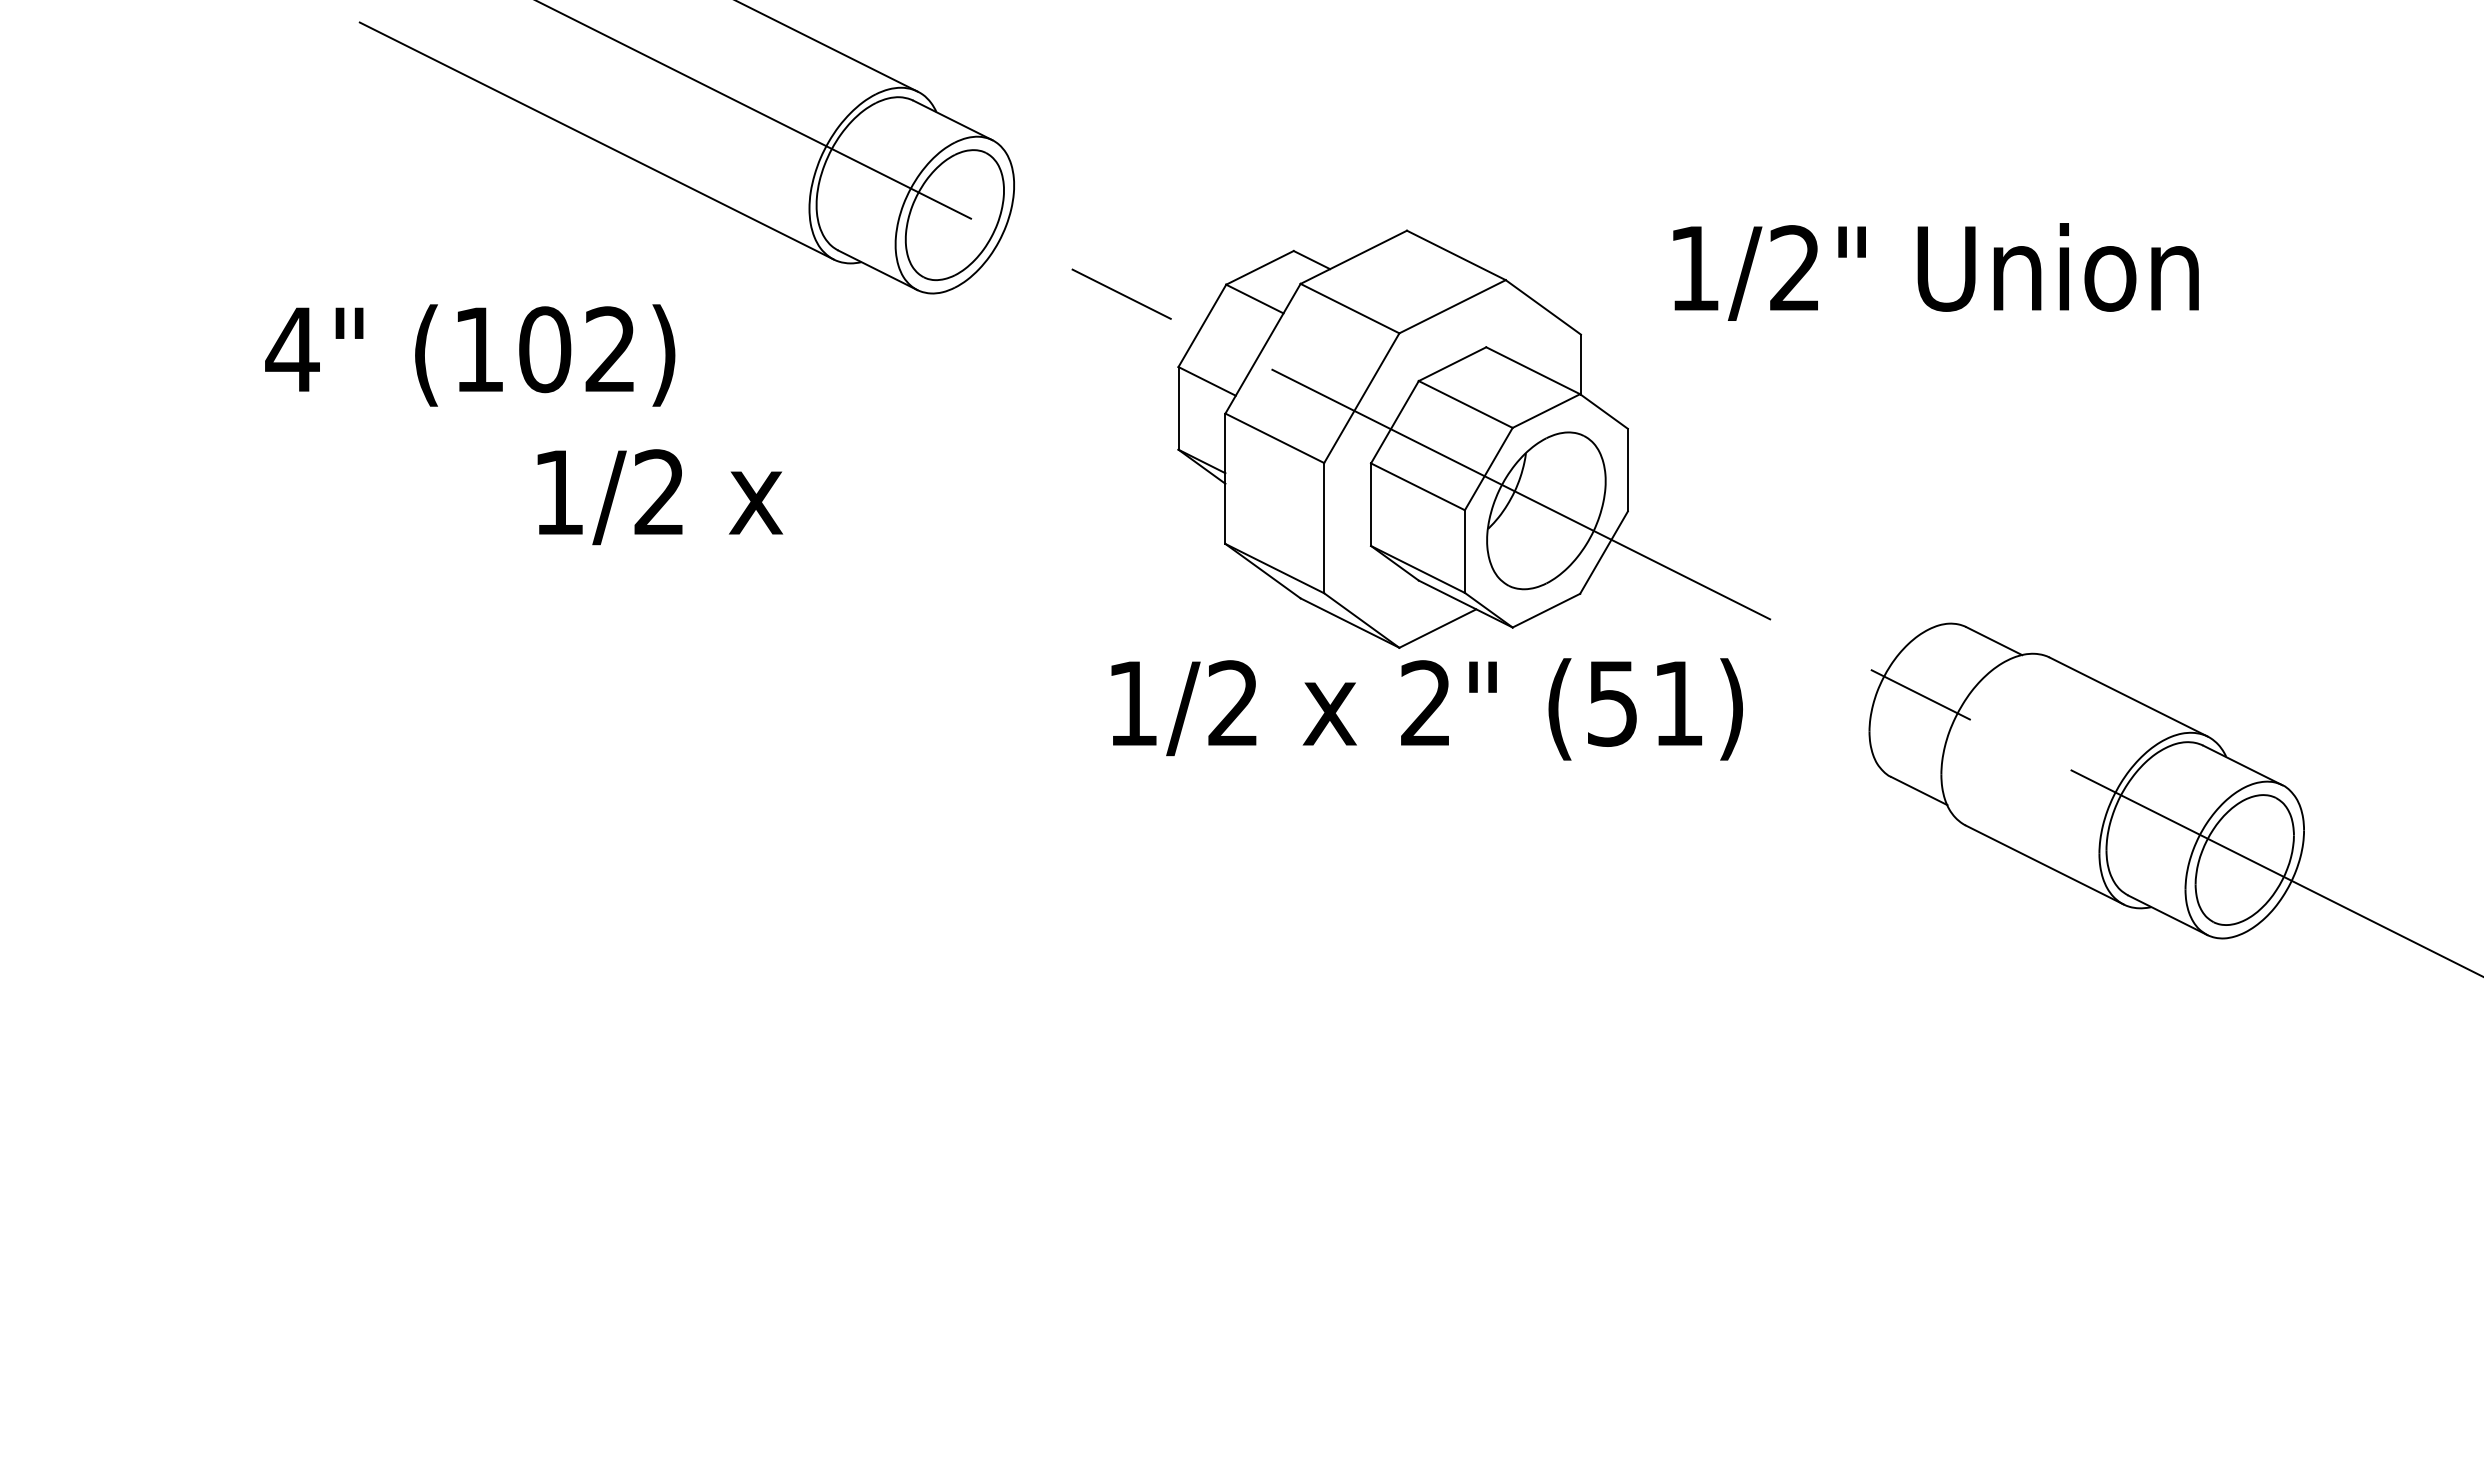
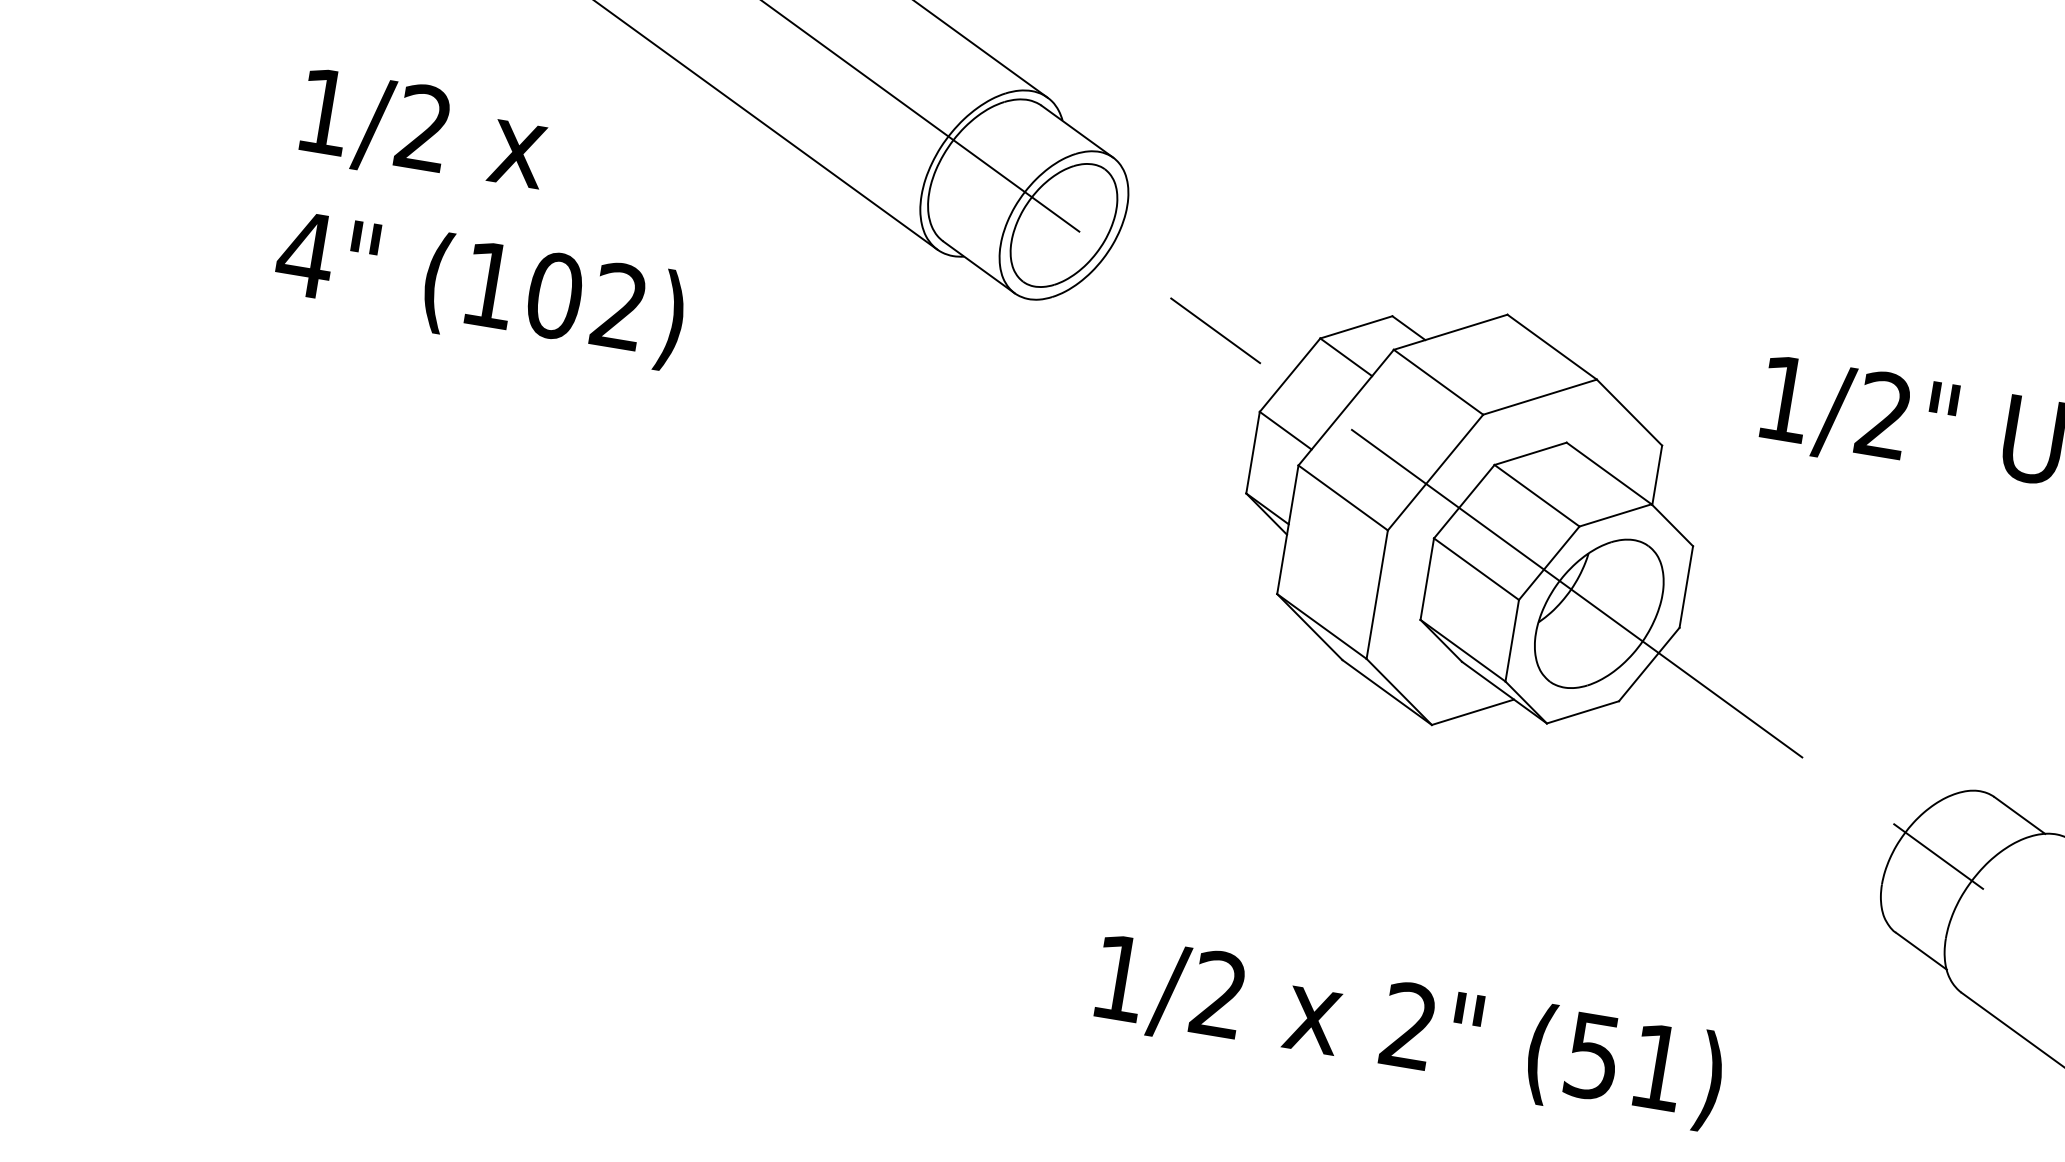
text: (470, 355) -> (480, 289), moved
text: (660, 497) -> (424, 133), moved
text: (1426, 709) -> (1408, 1031), moved

